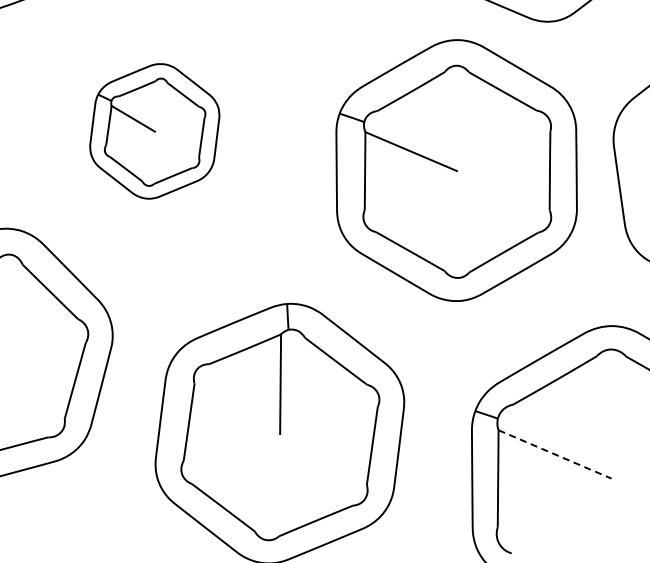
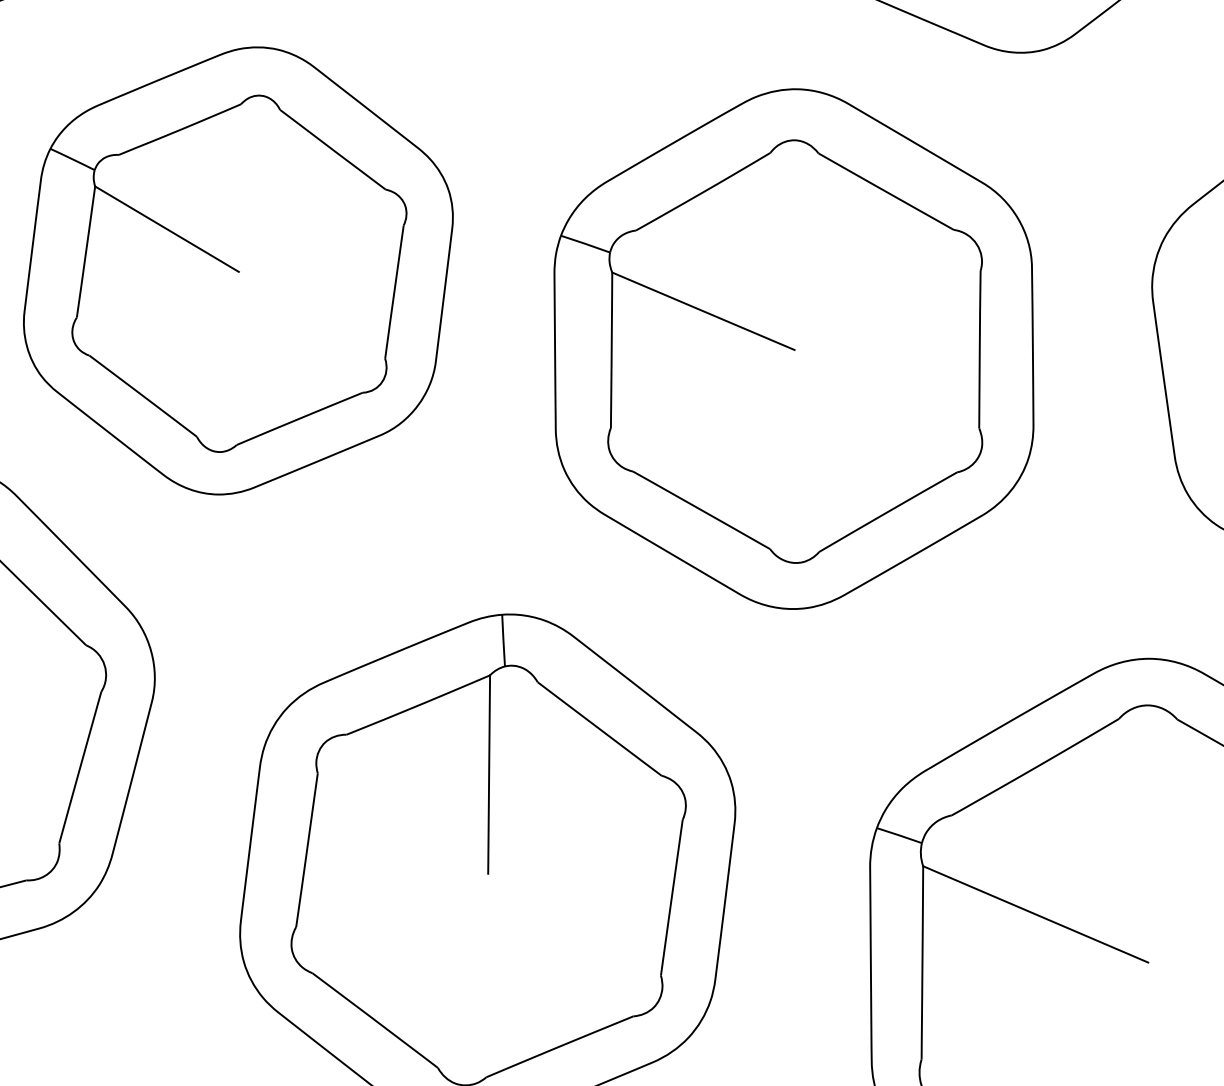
part: (154, 131) -> (237, 271), size x1.67
part: (456, 170) -> (793, 348), moved
line: (555, 454) -> (1036, 914), dashed -> solid

